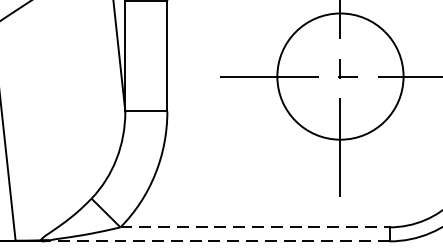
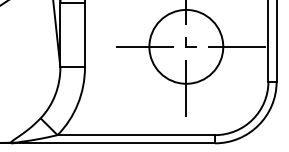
line: (255, 227) -> (136, 135), dashed -> solid
line: (216, 241) -> (113, 143), dashed -> solid

